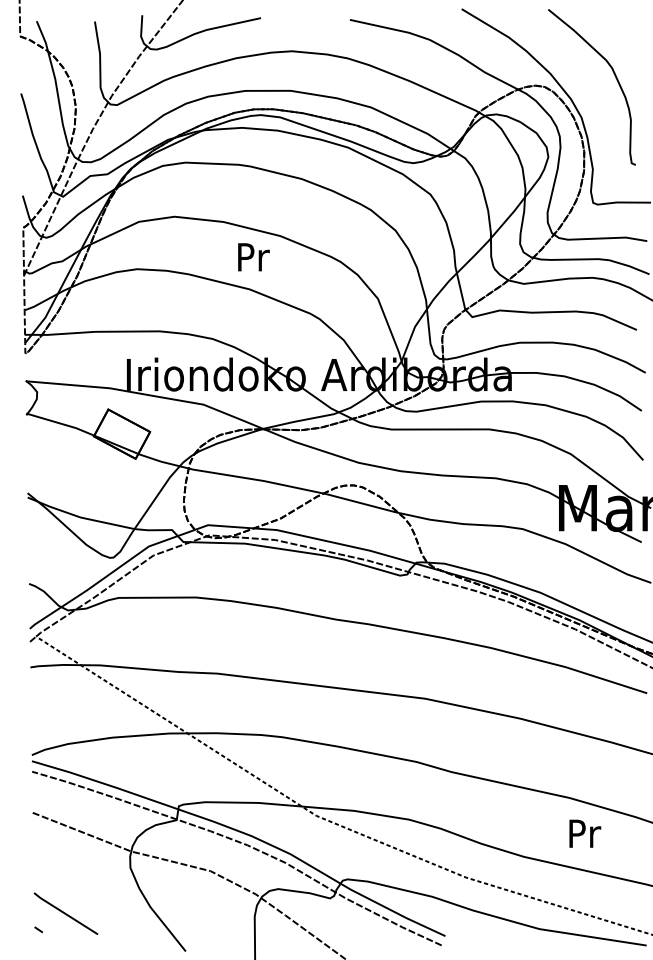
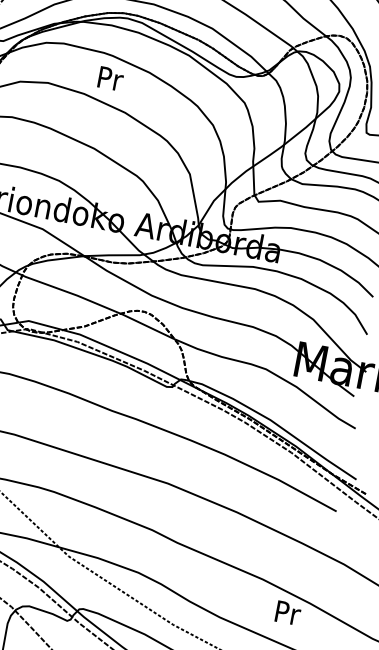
text: (253, 257) -> (110, 78), moved
text: (585, 833) -> (288, 612), moved

